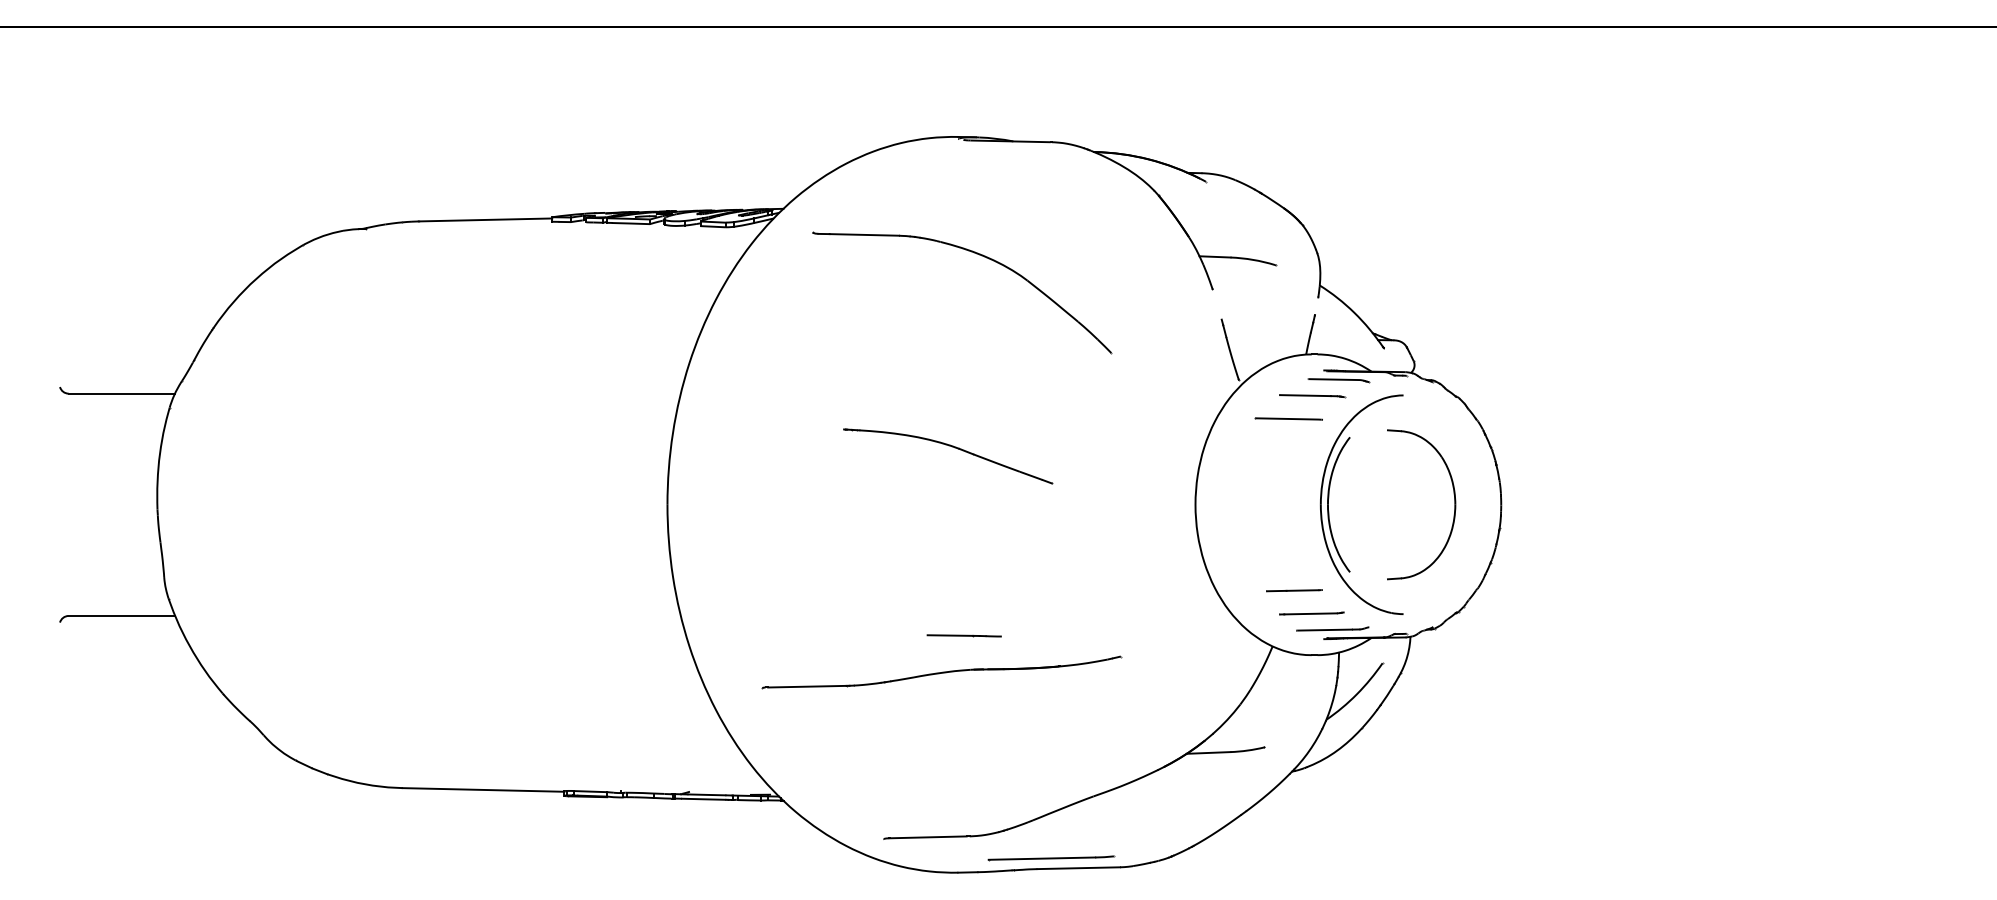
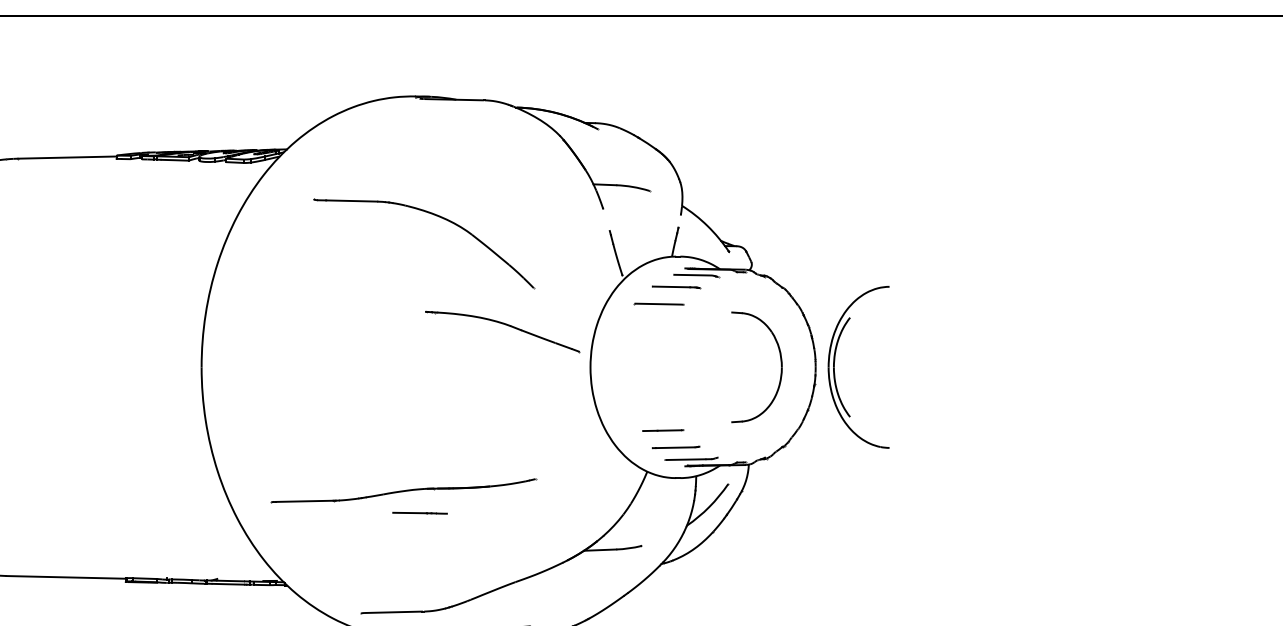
part: (976, 254) -> (434, 215), moved
part: (952, 447) -> (505, 325), moved
part: (1329, 498) -> (835, 362), moved
line: (963, 635) -> (419, 512), moved

